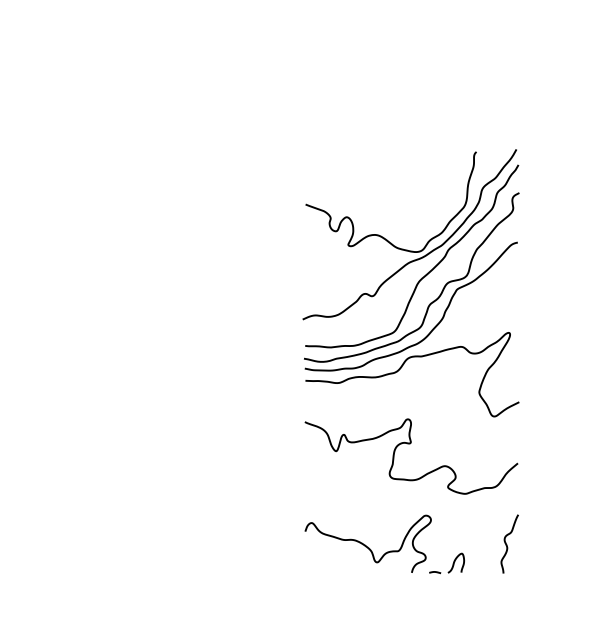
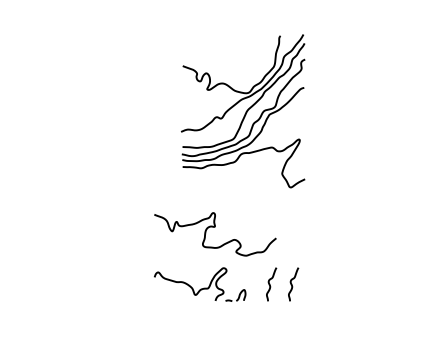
part: (411, 283) -> (243, 111), moved
curve: (546, 544) -> (292, 284), added

